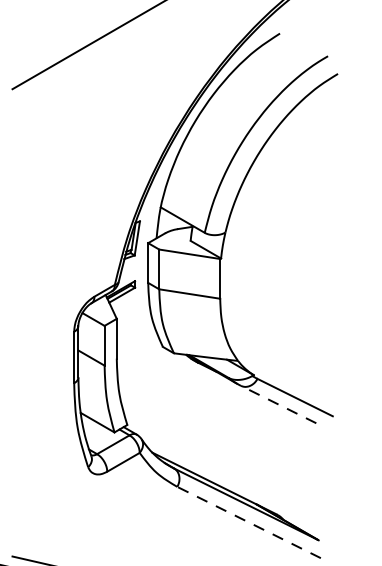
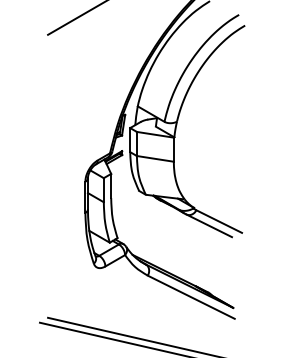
line: (277, 404) -> (208, 225), dashed -> solid
line: (249, 522) -> (191, 297), dashed -> solid

